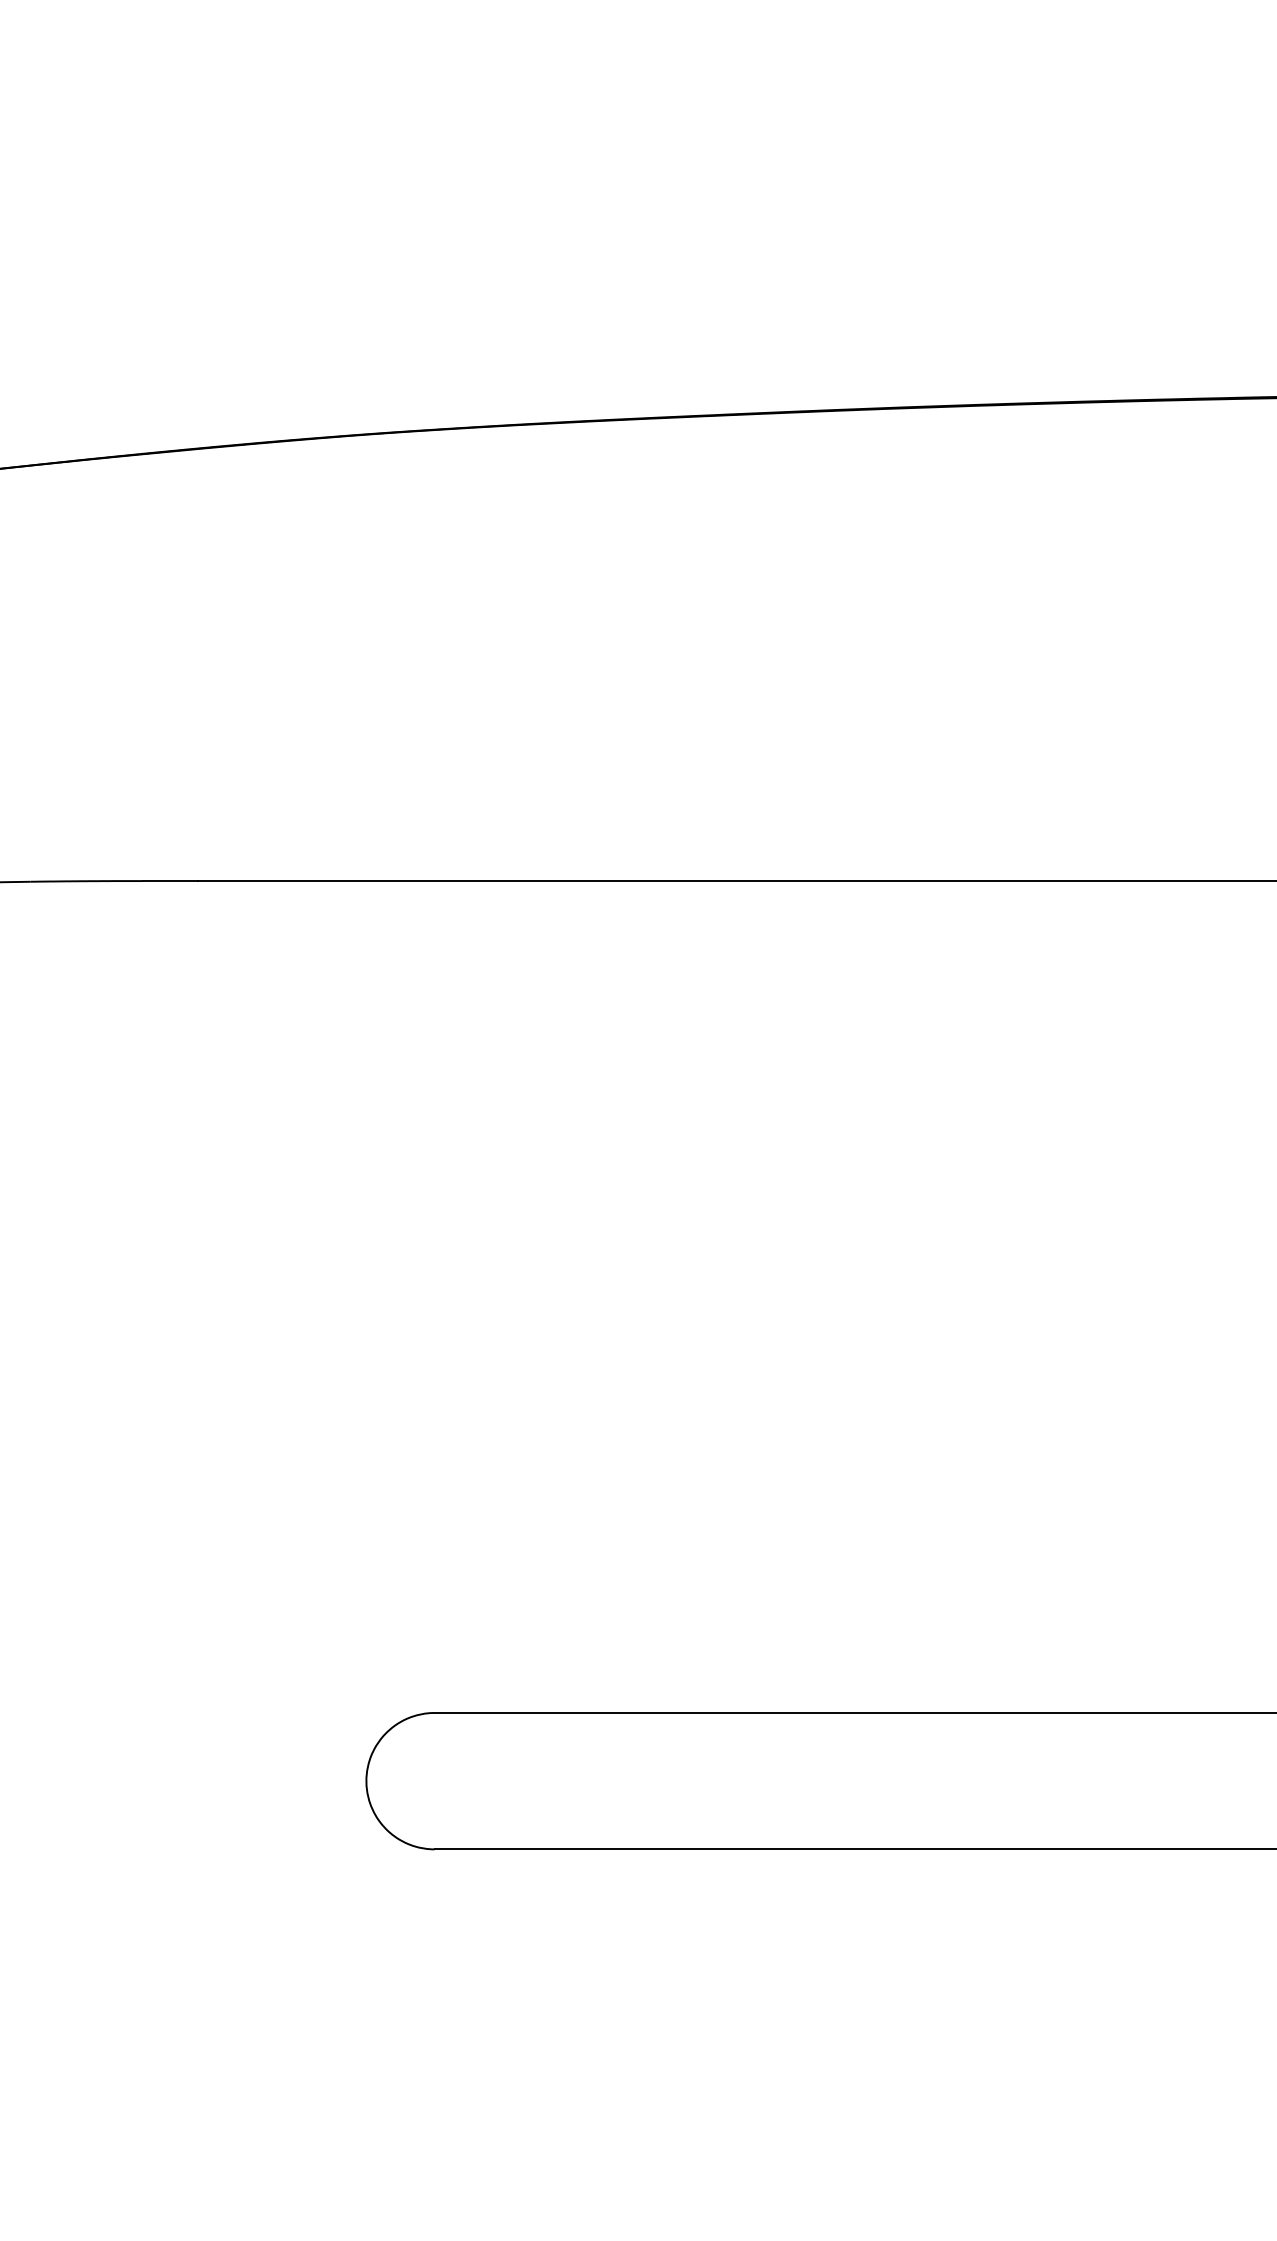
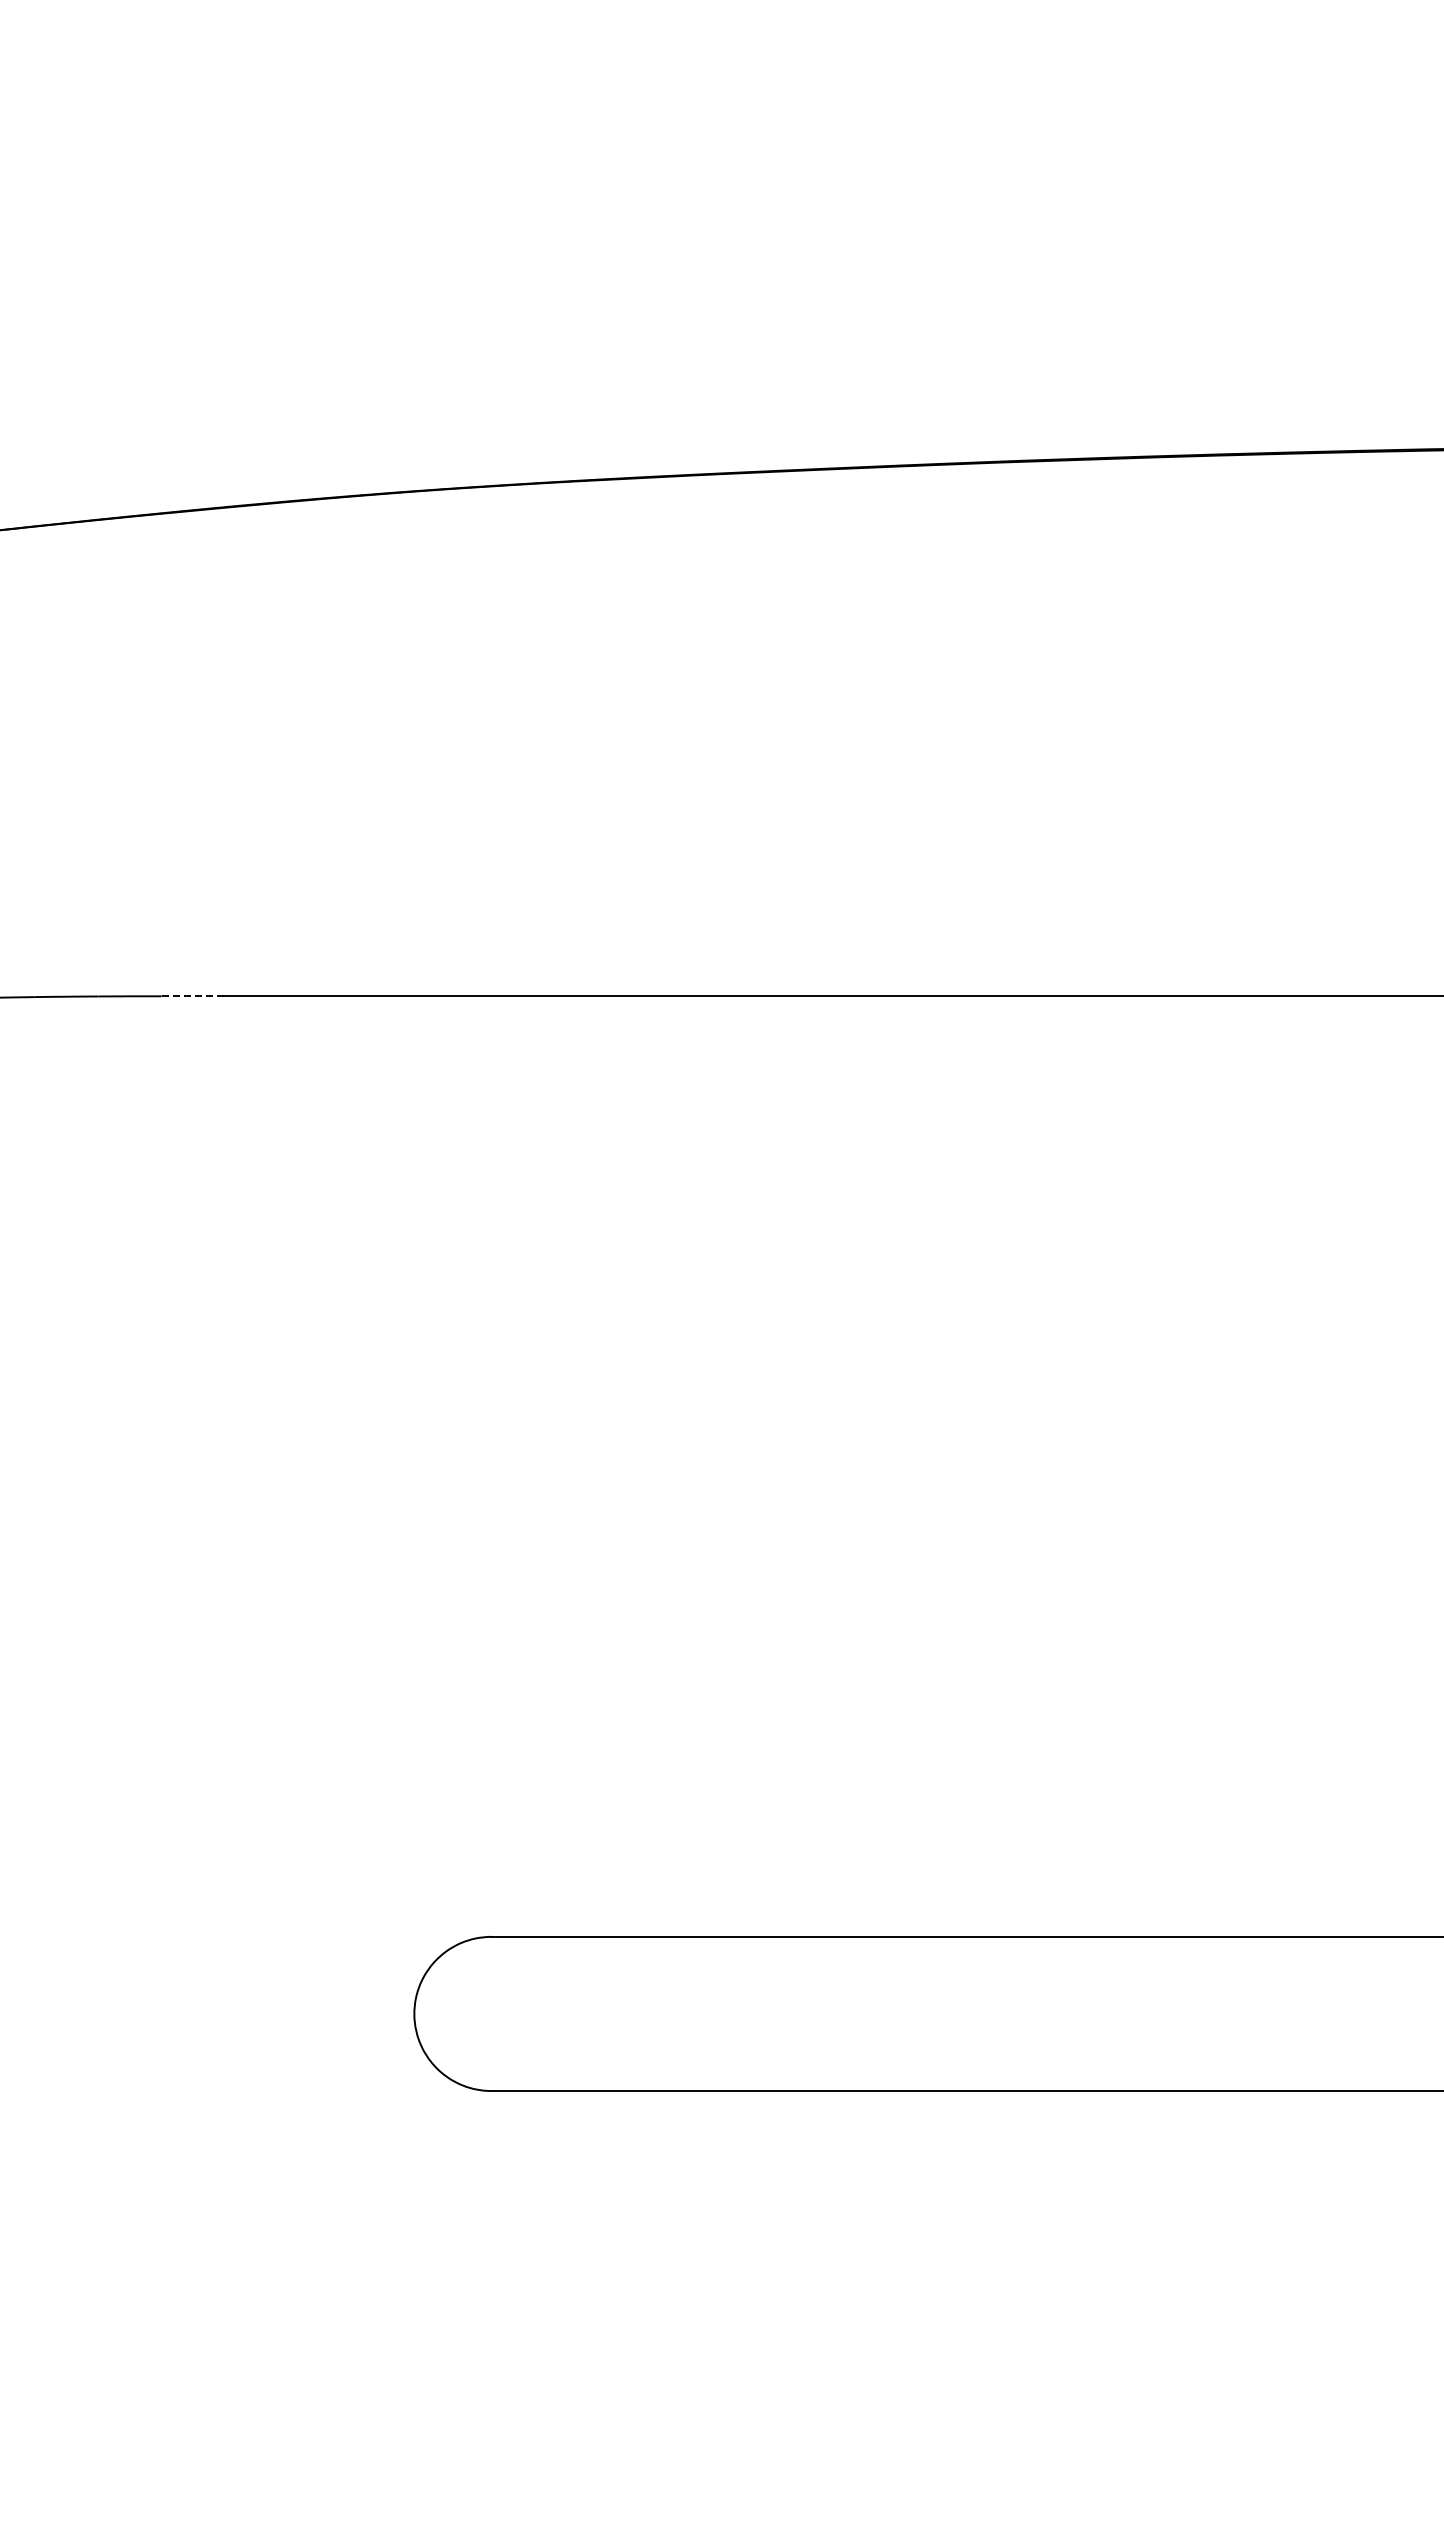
line: (170, 881) -> (192, 996), solid -> dashed

